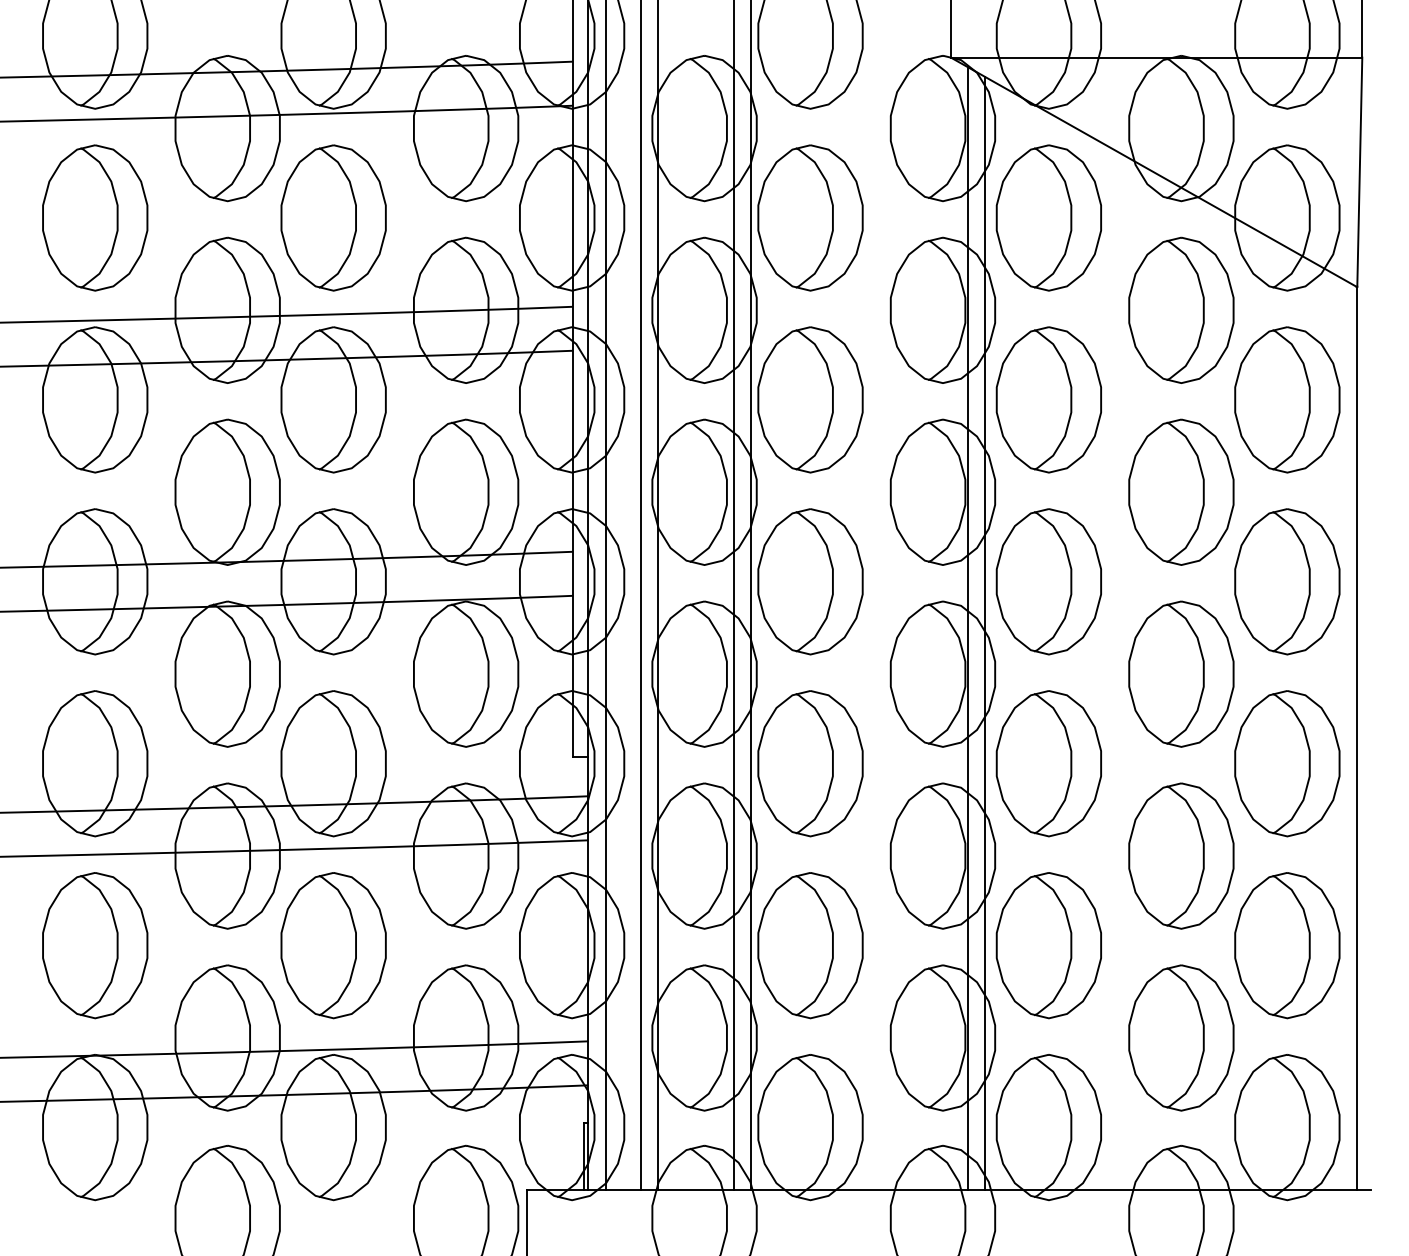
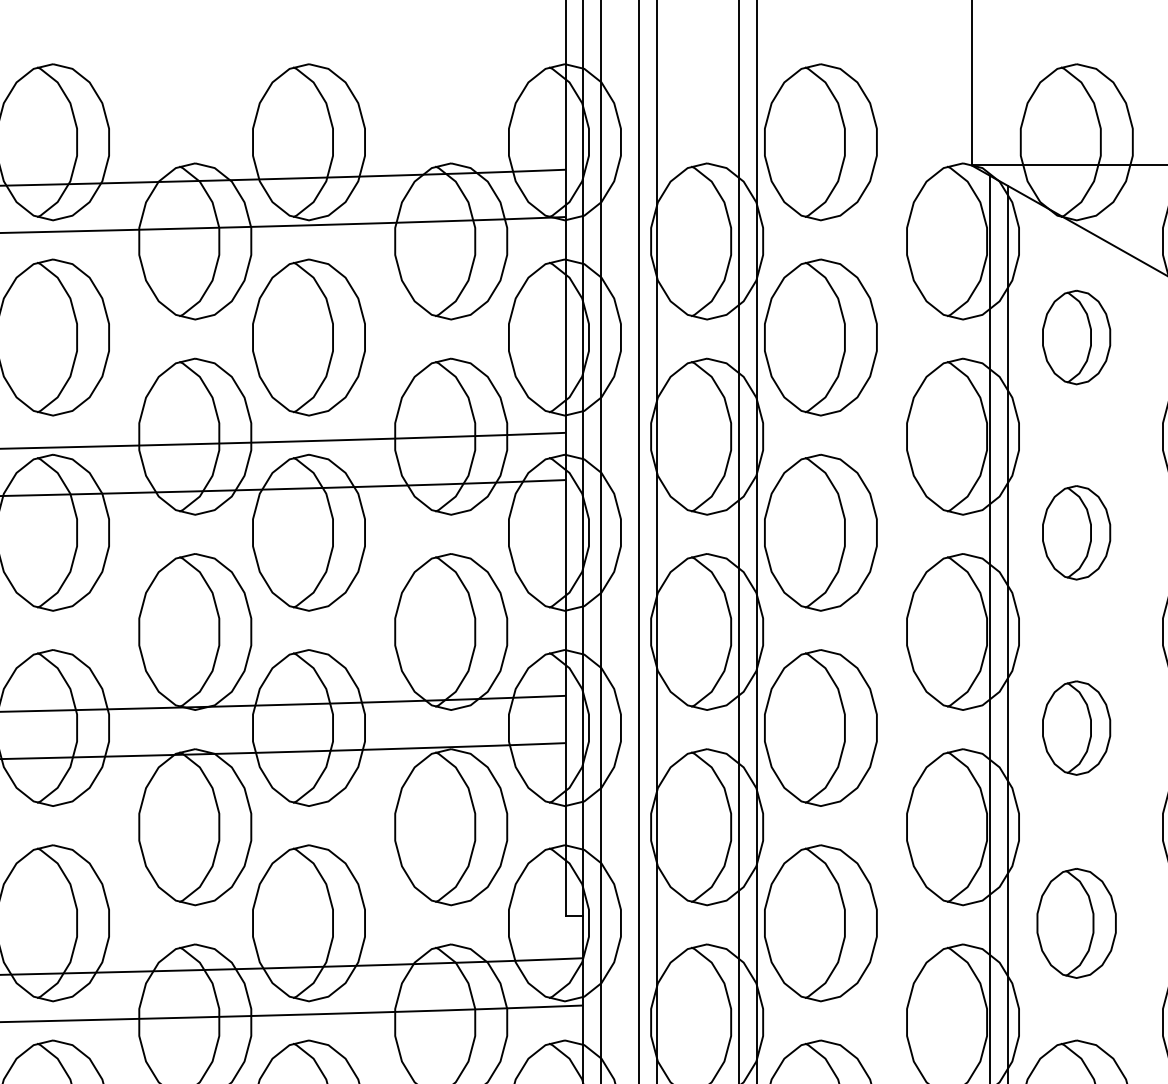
part: (1048, 217) -> (1076, 337), size x0.6
part: (1048, 399) -> (1076, 532), size x0.6
part: (1048, 581) -> (1076, 727), size x0.6
part: (1048, 763) -> (1076, 923), size x0.7

